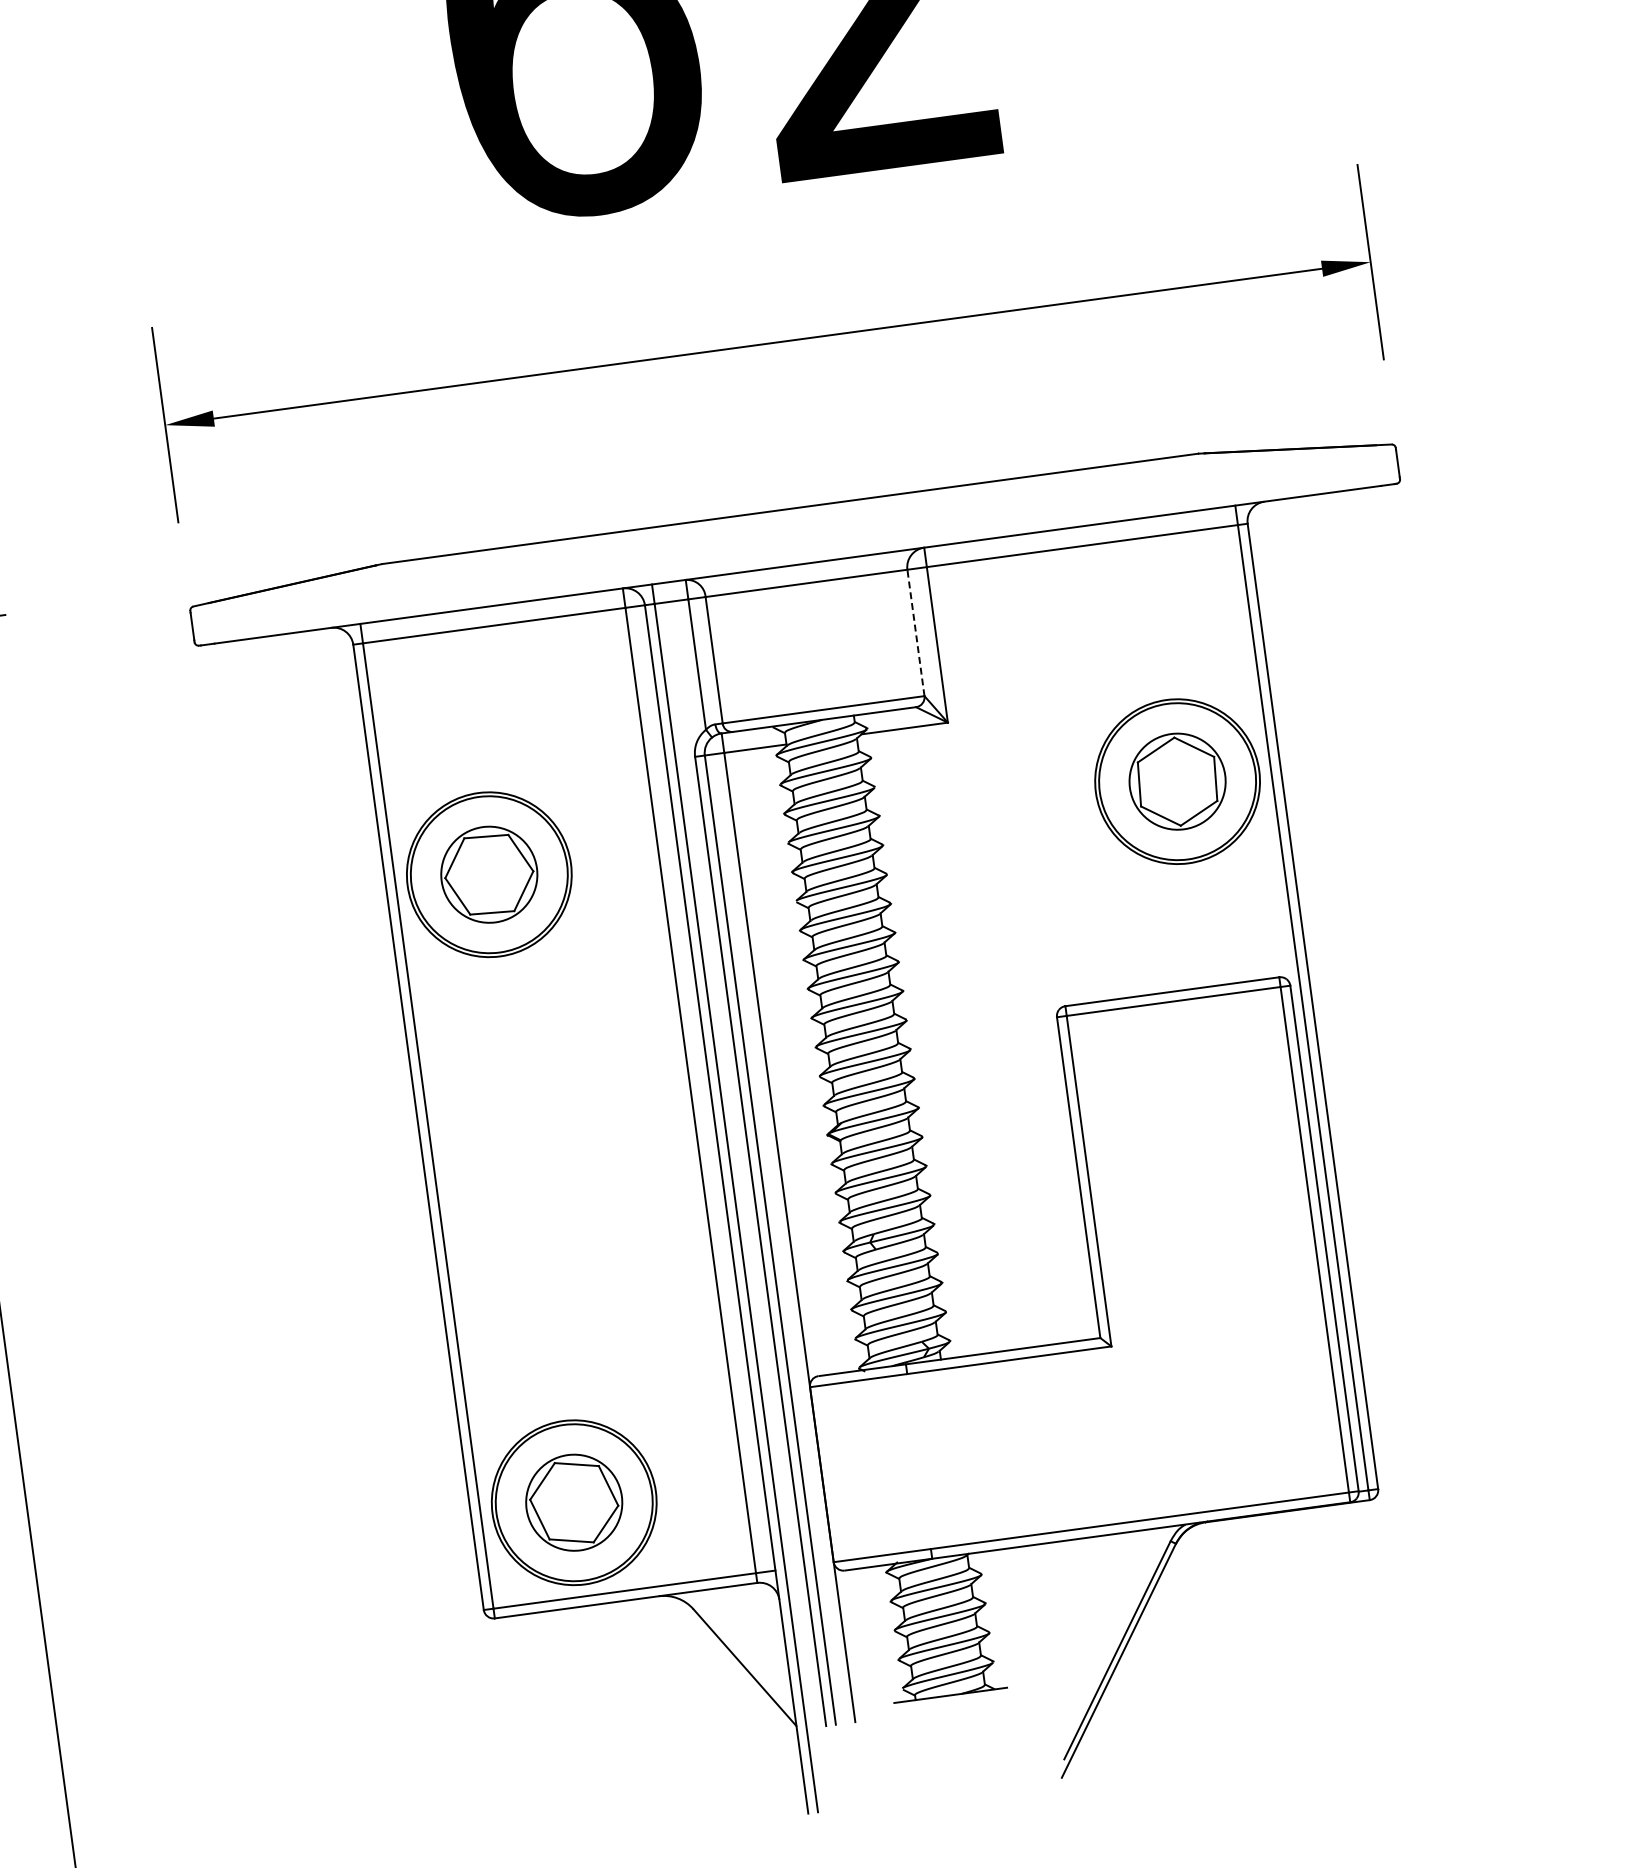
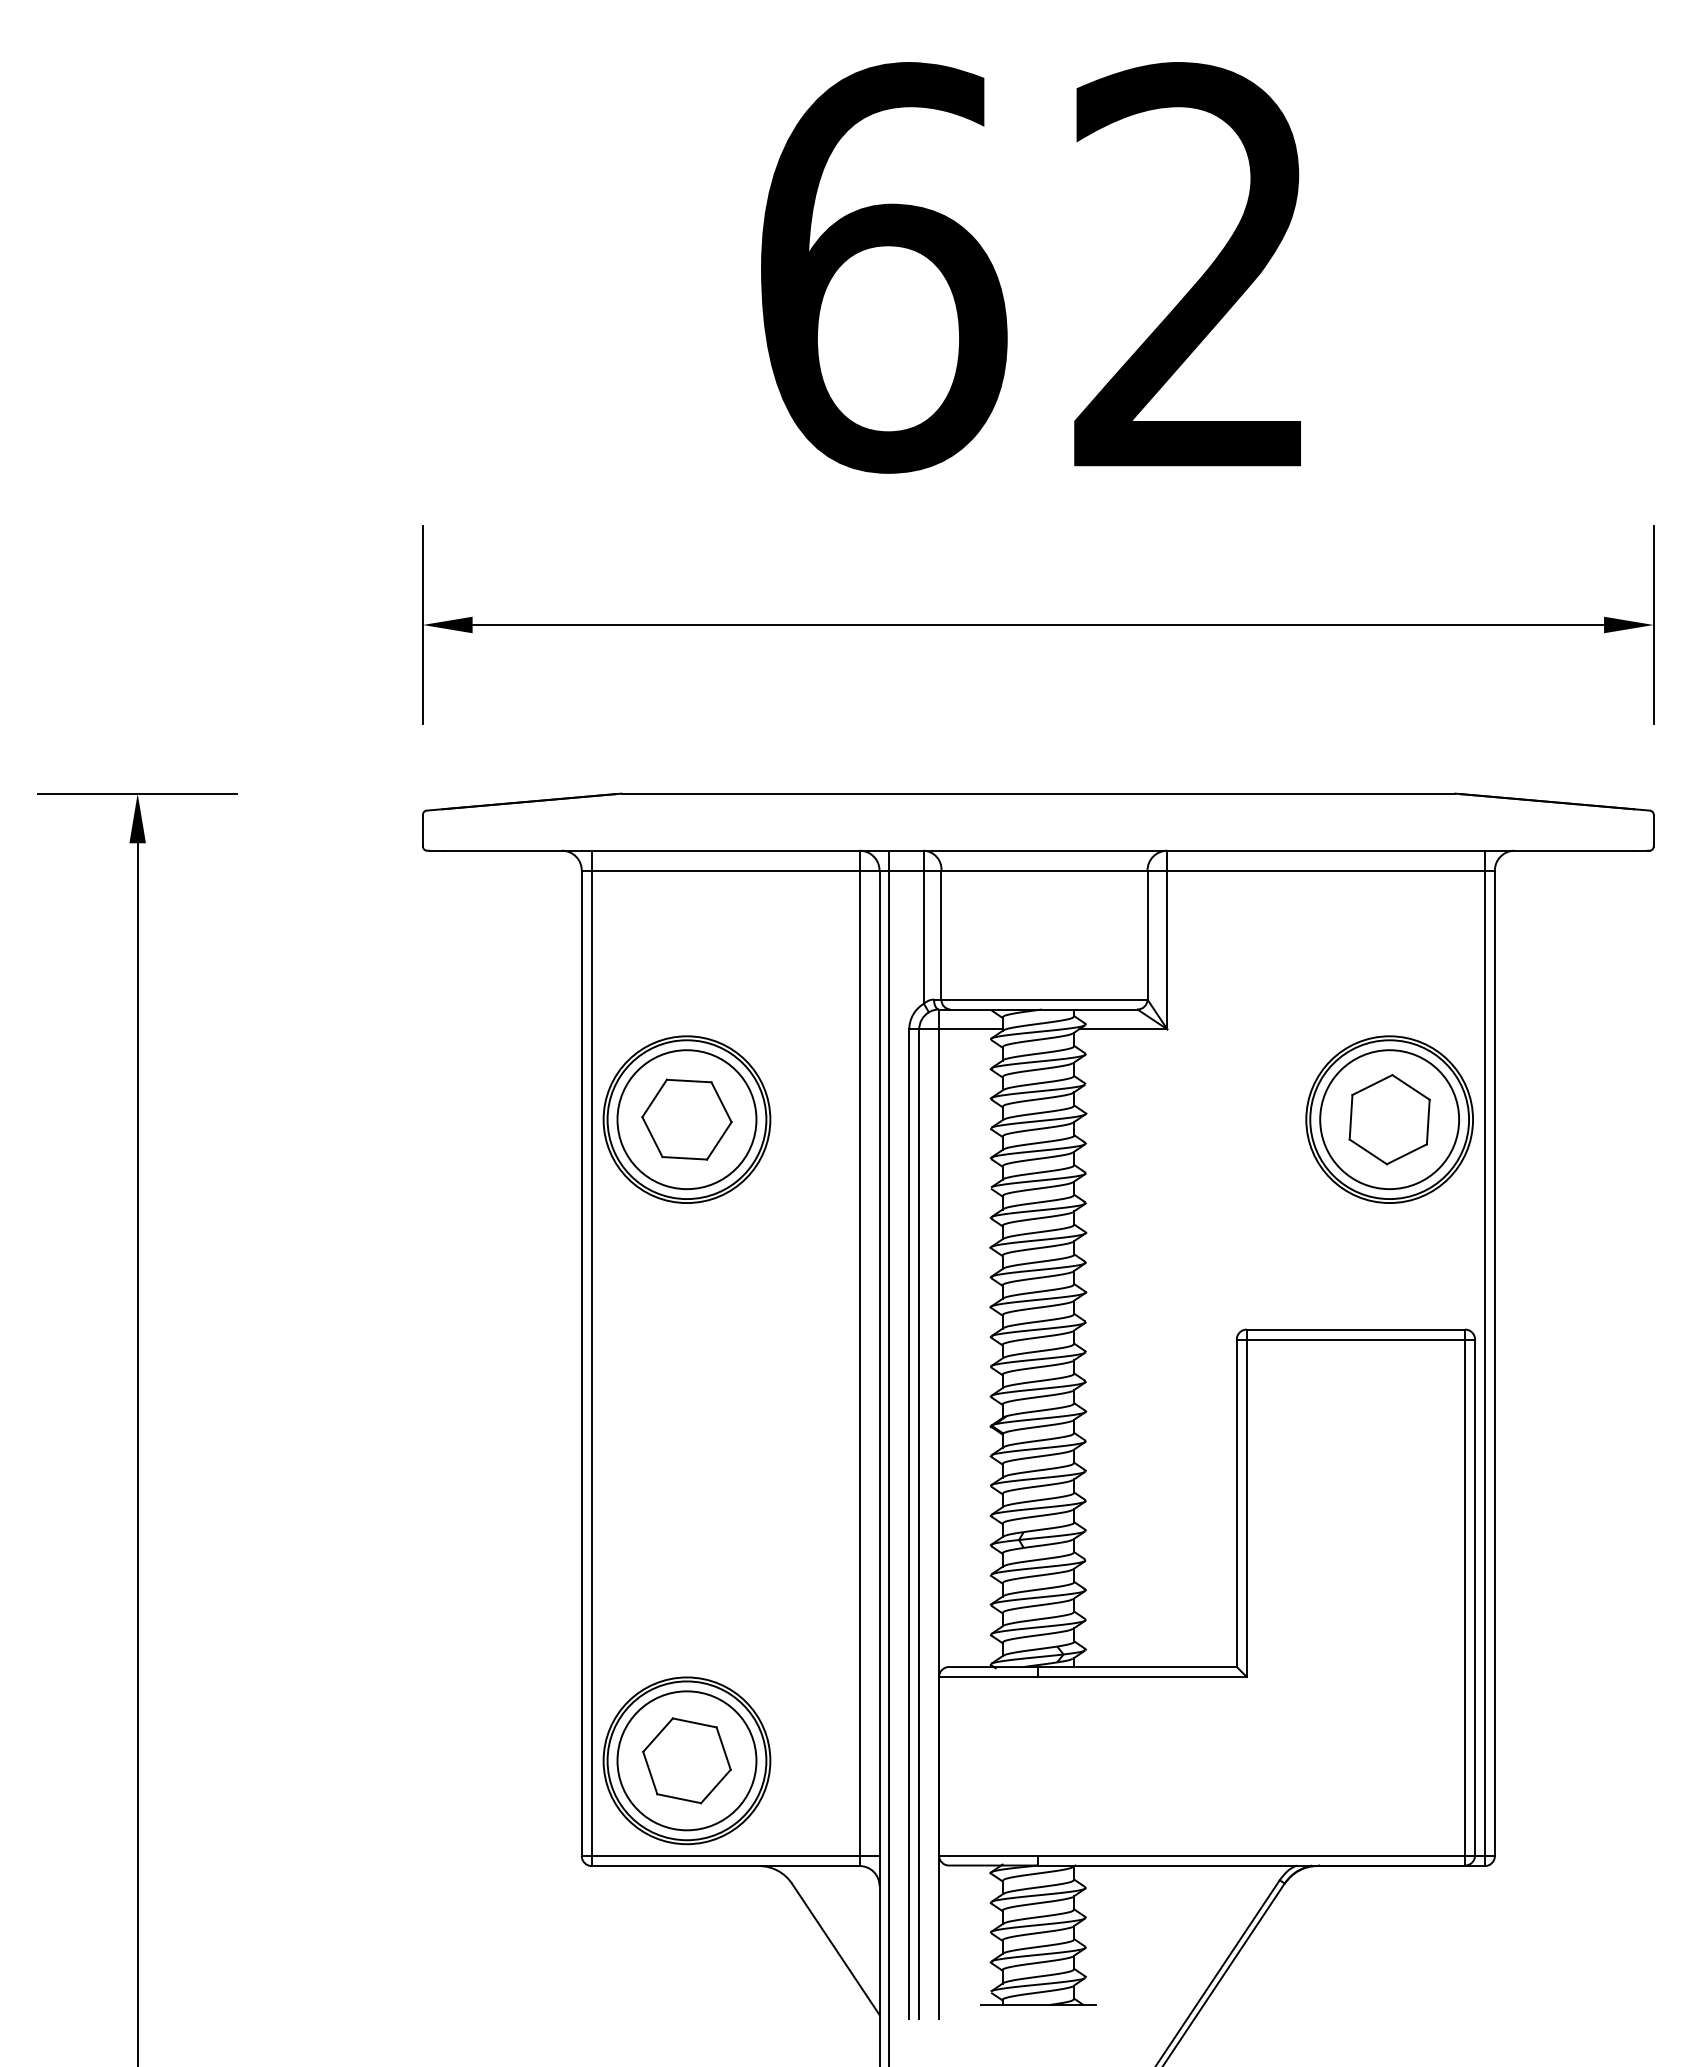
line: (916, 633) -> (1147, 935), dashed -> solid
circle: (1177, 781) -> (1389, 1119), size x1.43
circle: (488, 874) -> (686, 1119), size x1.43
circle: (573, 1502) -> (686, 1760), size x1.43

